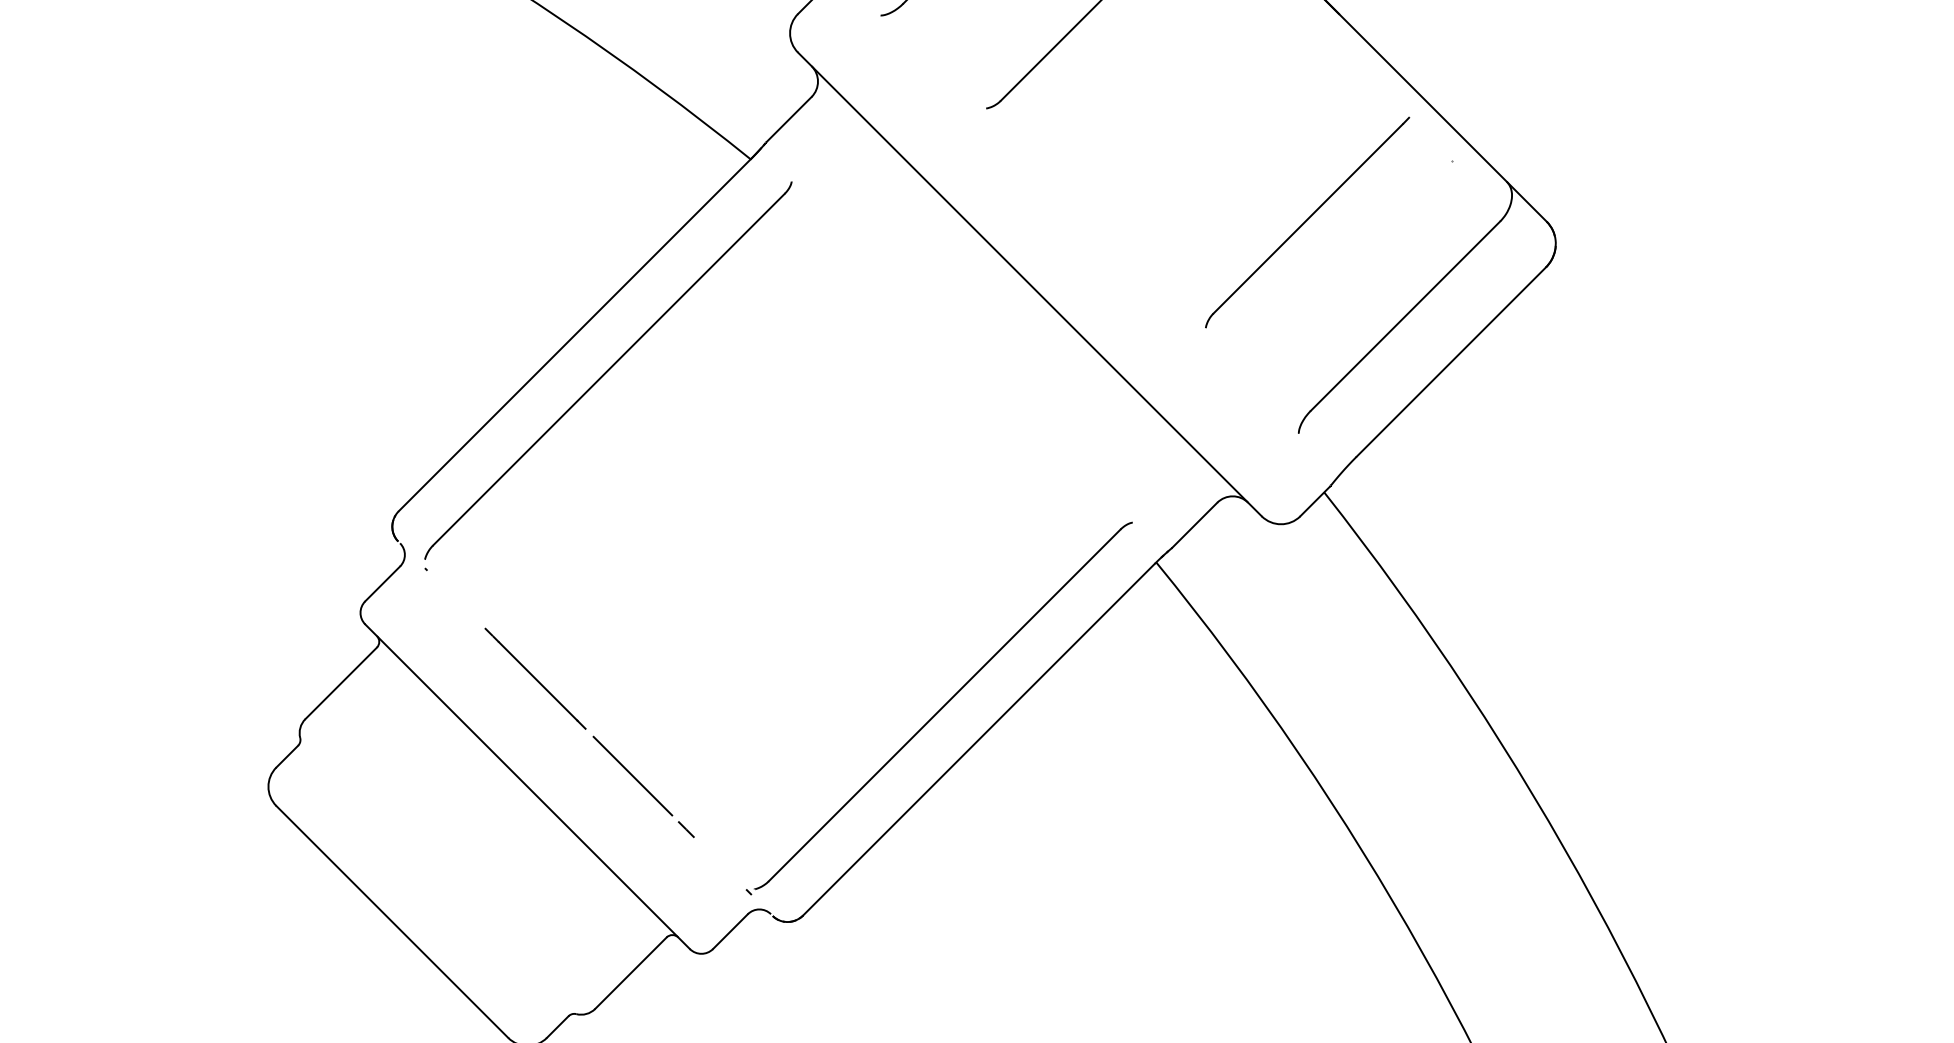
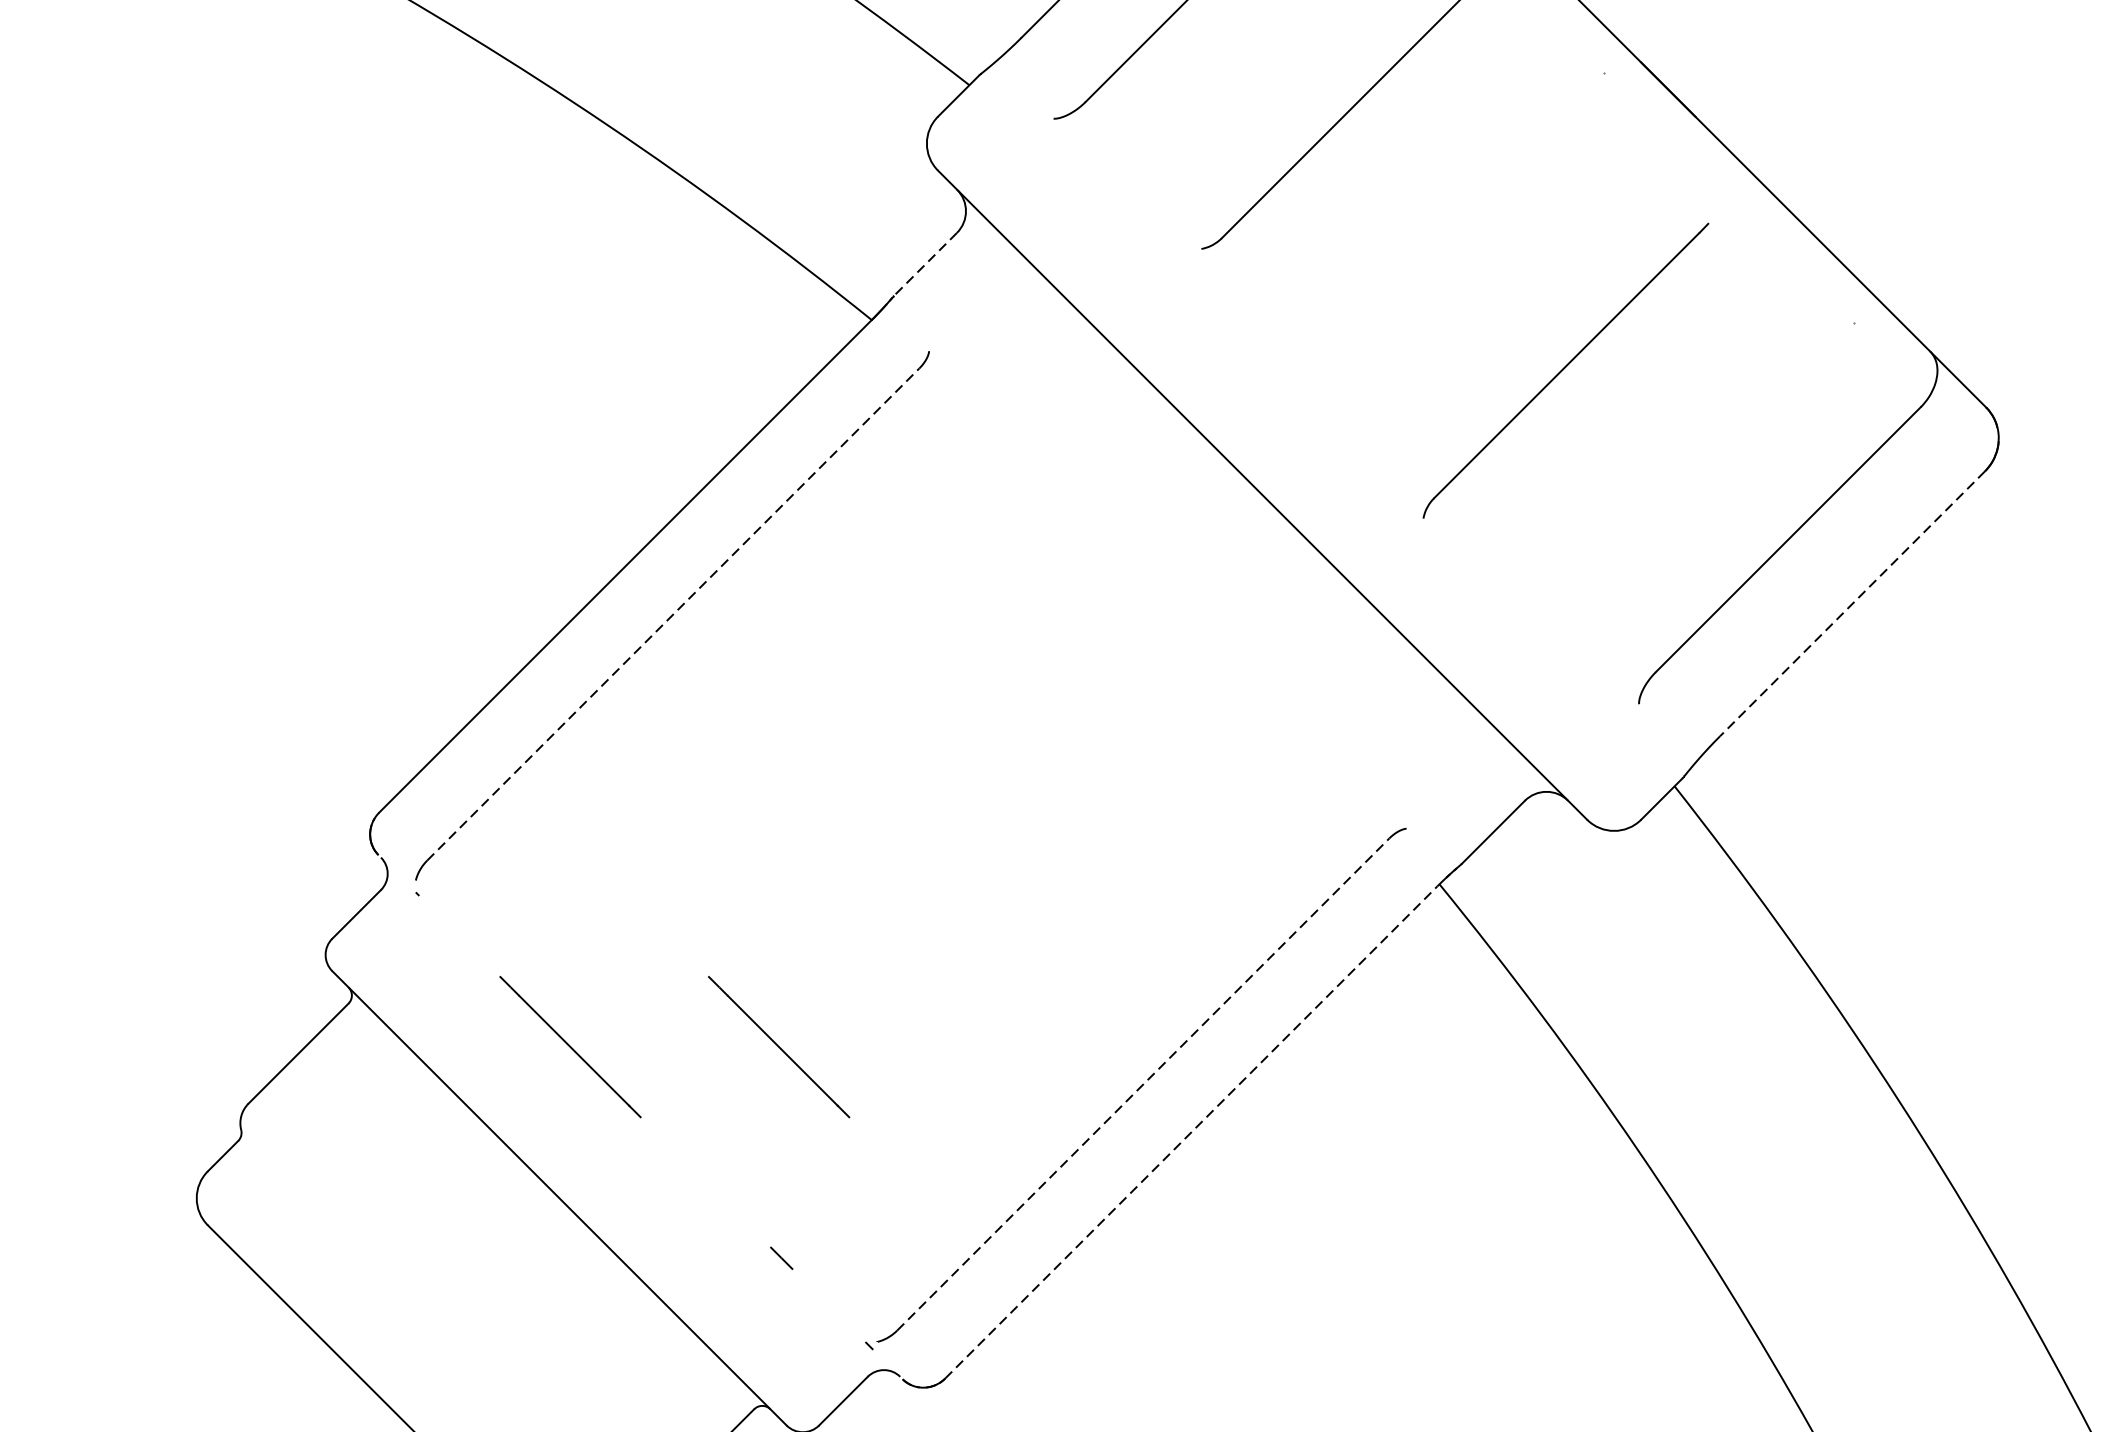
line: (789, 119) -> (926, 264), solid -> dashed
part: (1307, 222) -> (1565, 370), moved
line: (1451, 362) -> (1852, 604), solid -> dashed
line: (608, 369) -> (672, 614), solid -> dashed
line: (684, 678) -> (779, 1046), added
line: (944, 705) -> (1143, 1084), solid -> dashed
line: (978, 739) -> (1190, 1132), solid -> dashed
line: (632, 775) -> (706, 1182), removed

